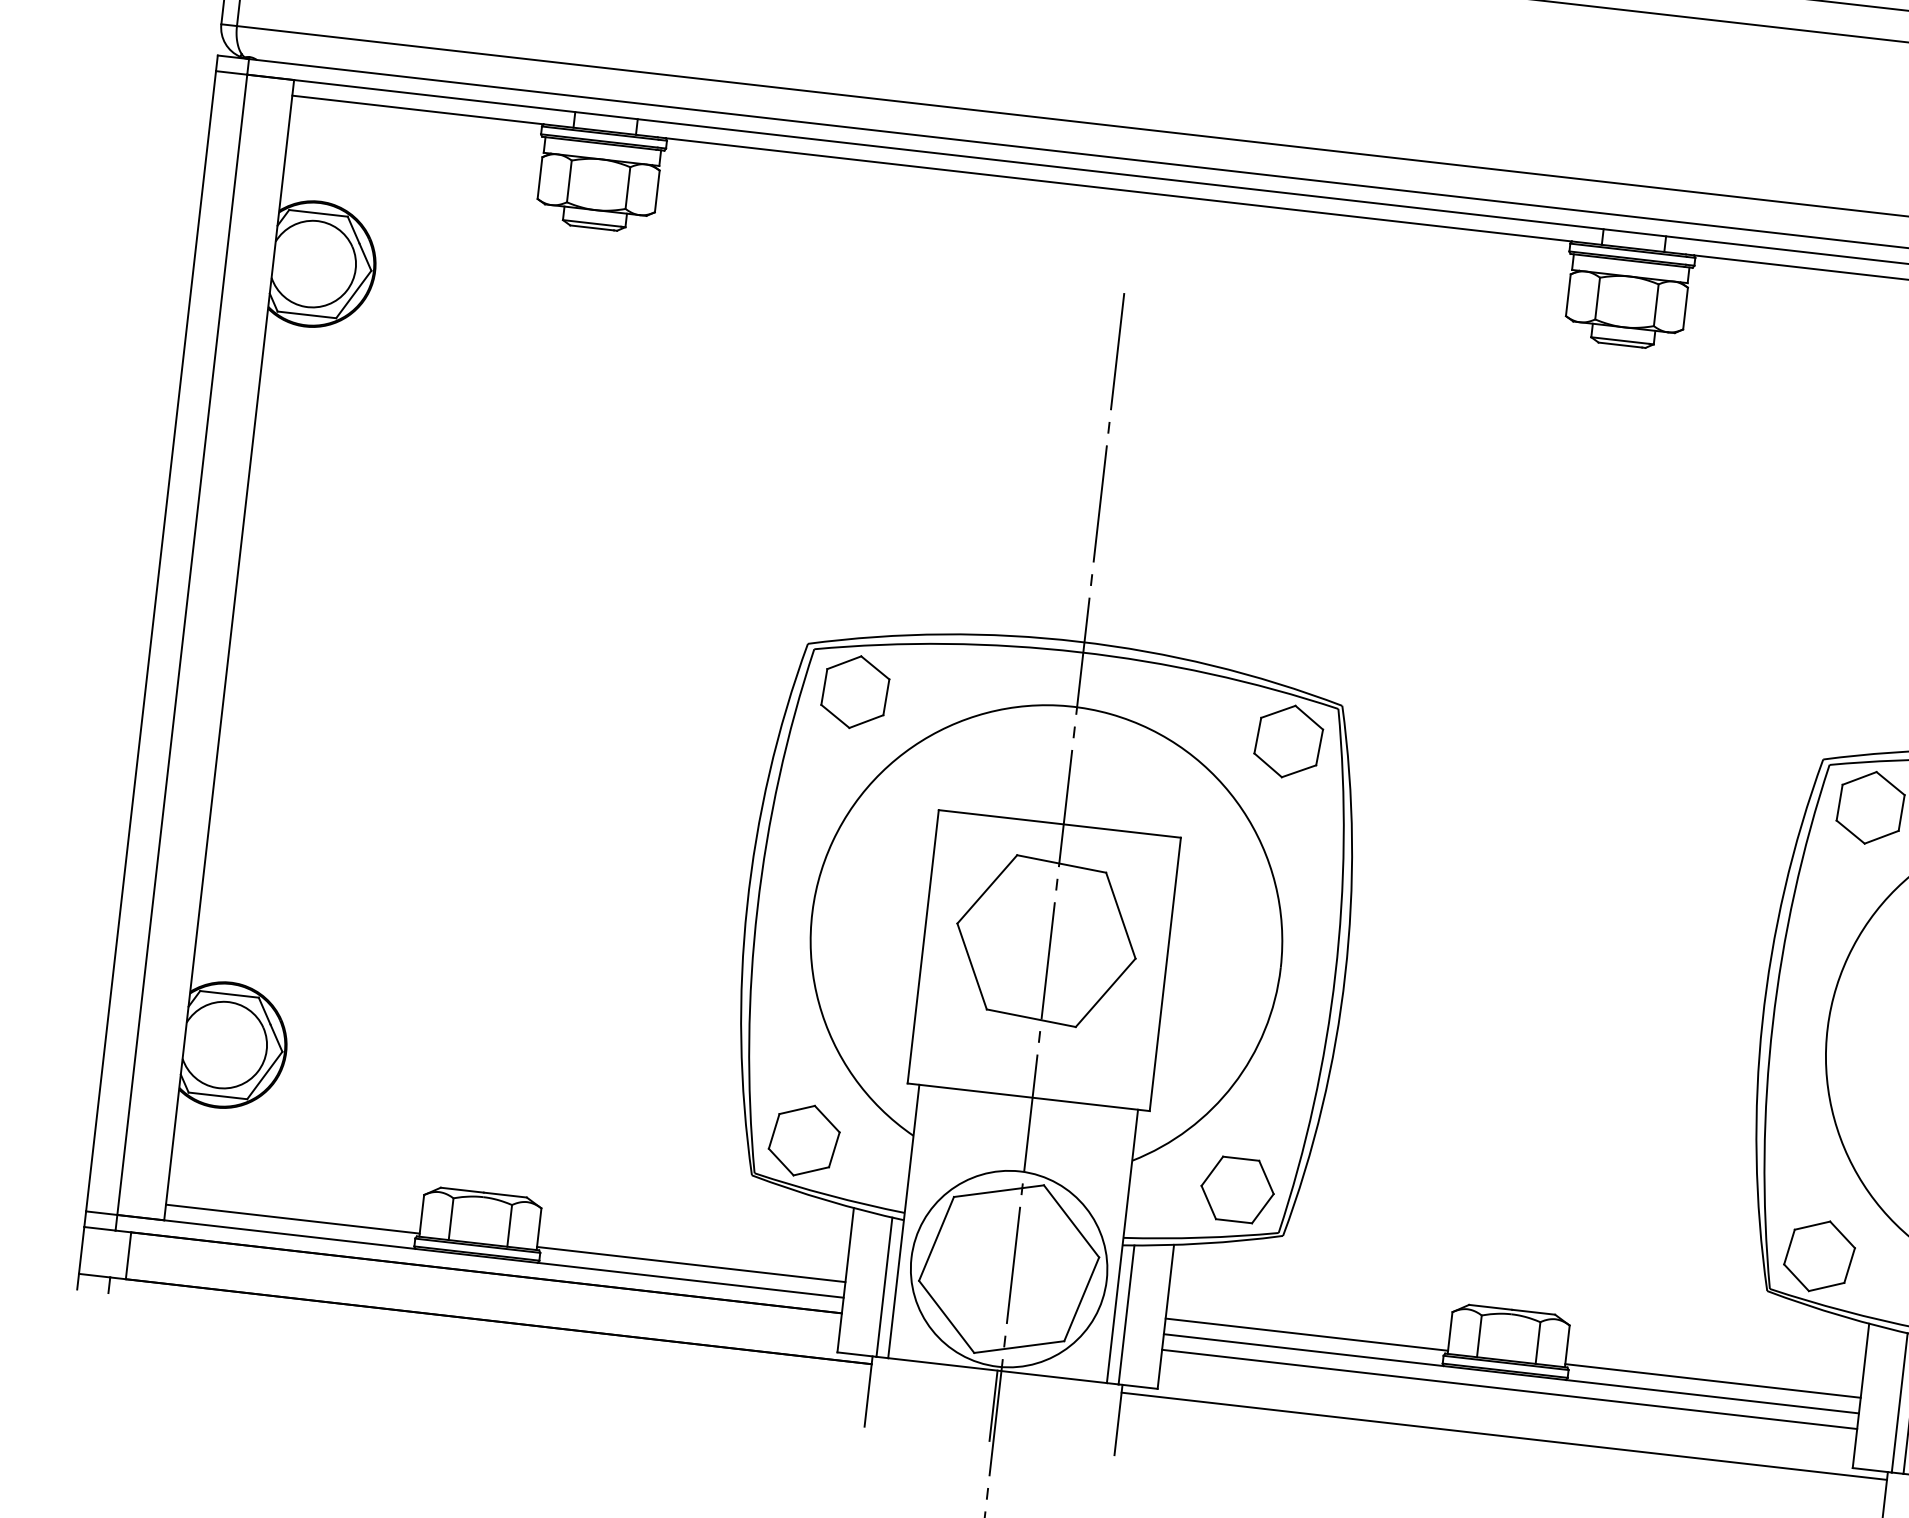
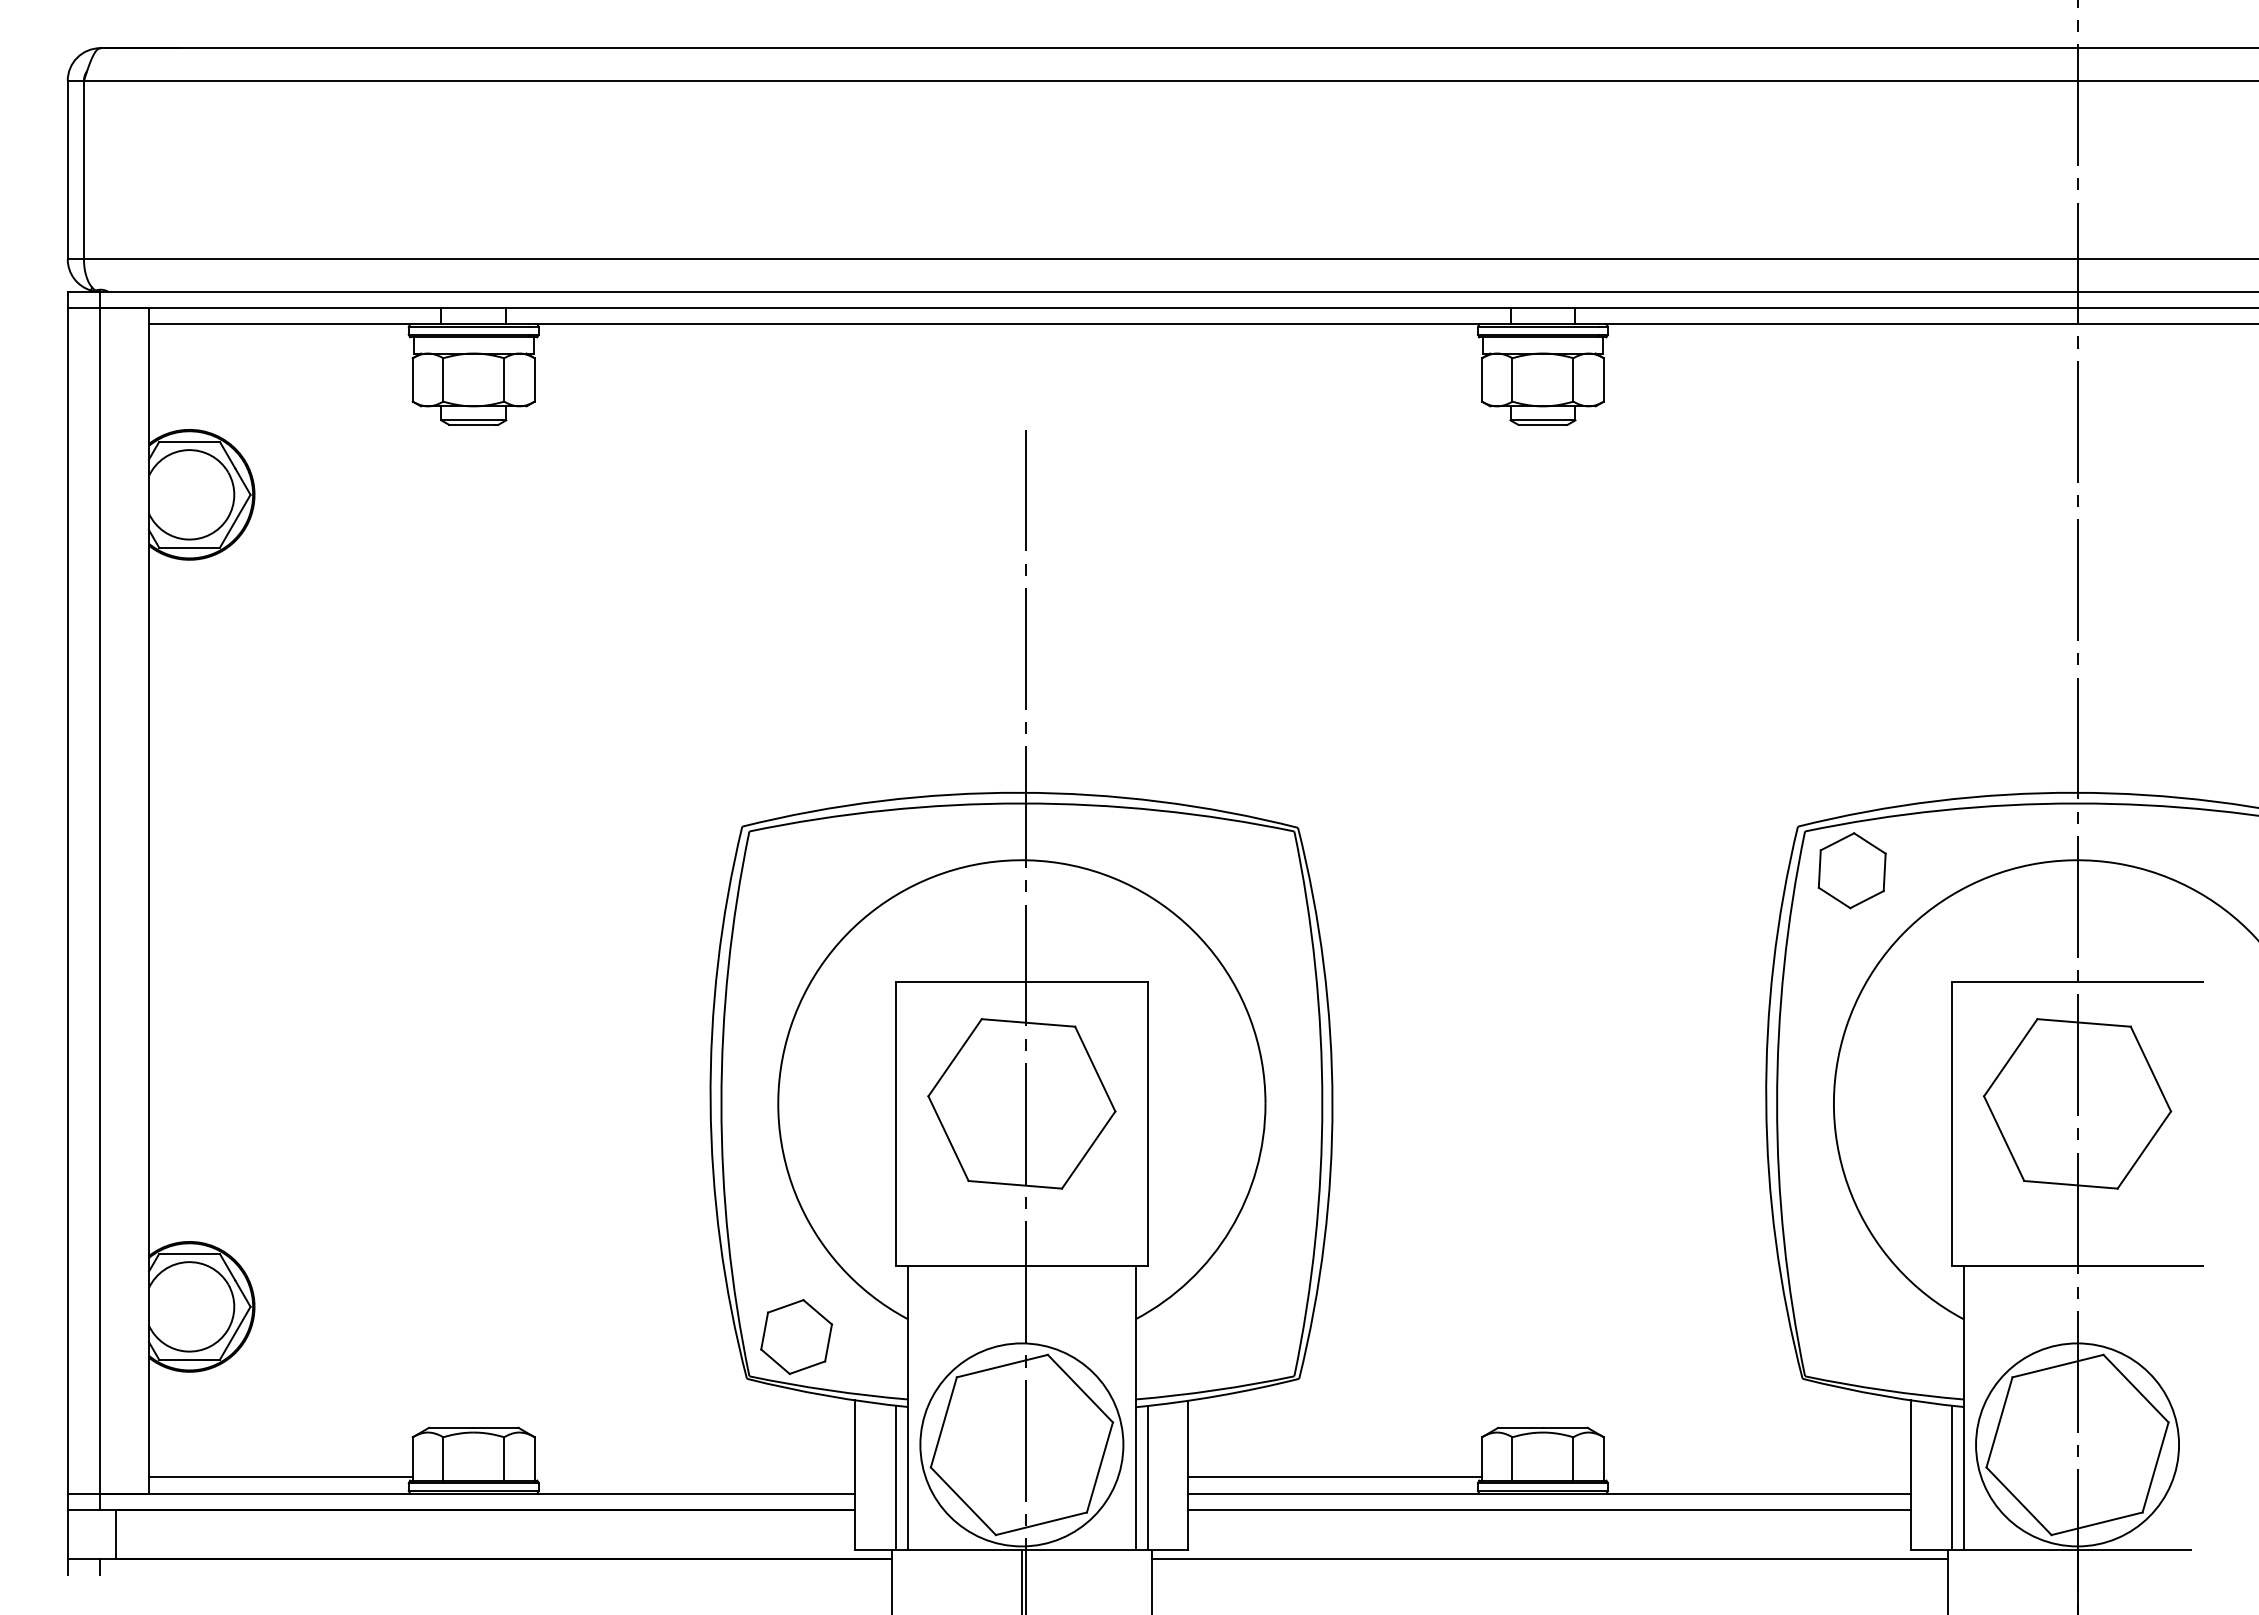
part: (855, 691) -> (796, 870), removed
part: (1289, 741) -> (1247, 870), removed
part: (1237, 1189) -> (1246, 1336), removed
part: (1818, 1255) -> (1851, 1336), removed
line: (690, 1264) -> (694, 1477), removed
line: (1713, 1381) -> (1757, 1477), removed

